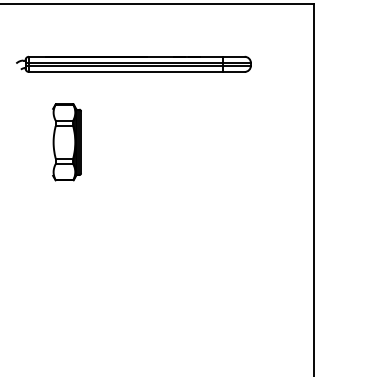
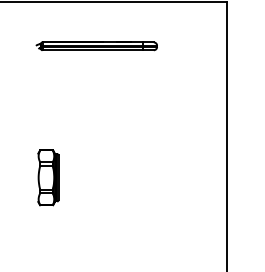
part: (133, 64) -> (96, 46), size x0.71
part: (66, 142) -> (47, 177), moved

